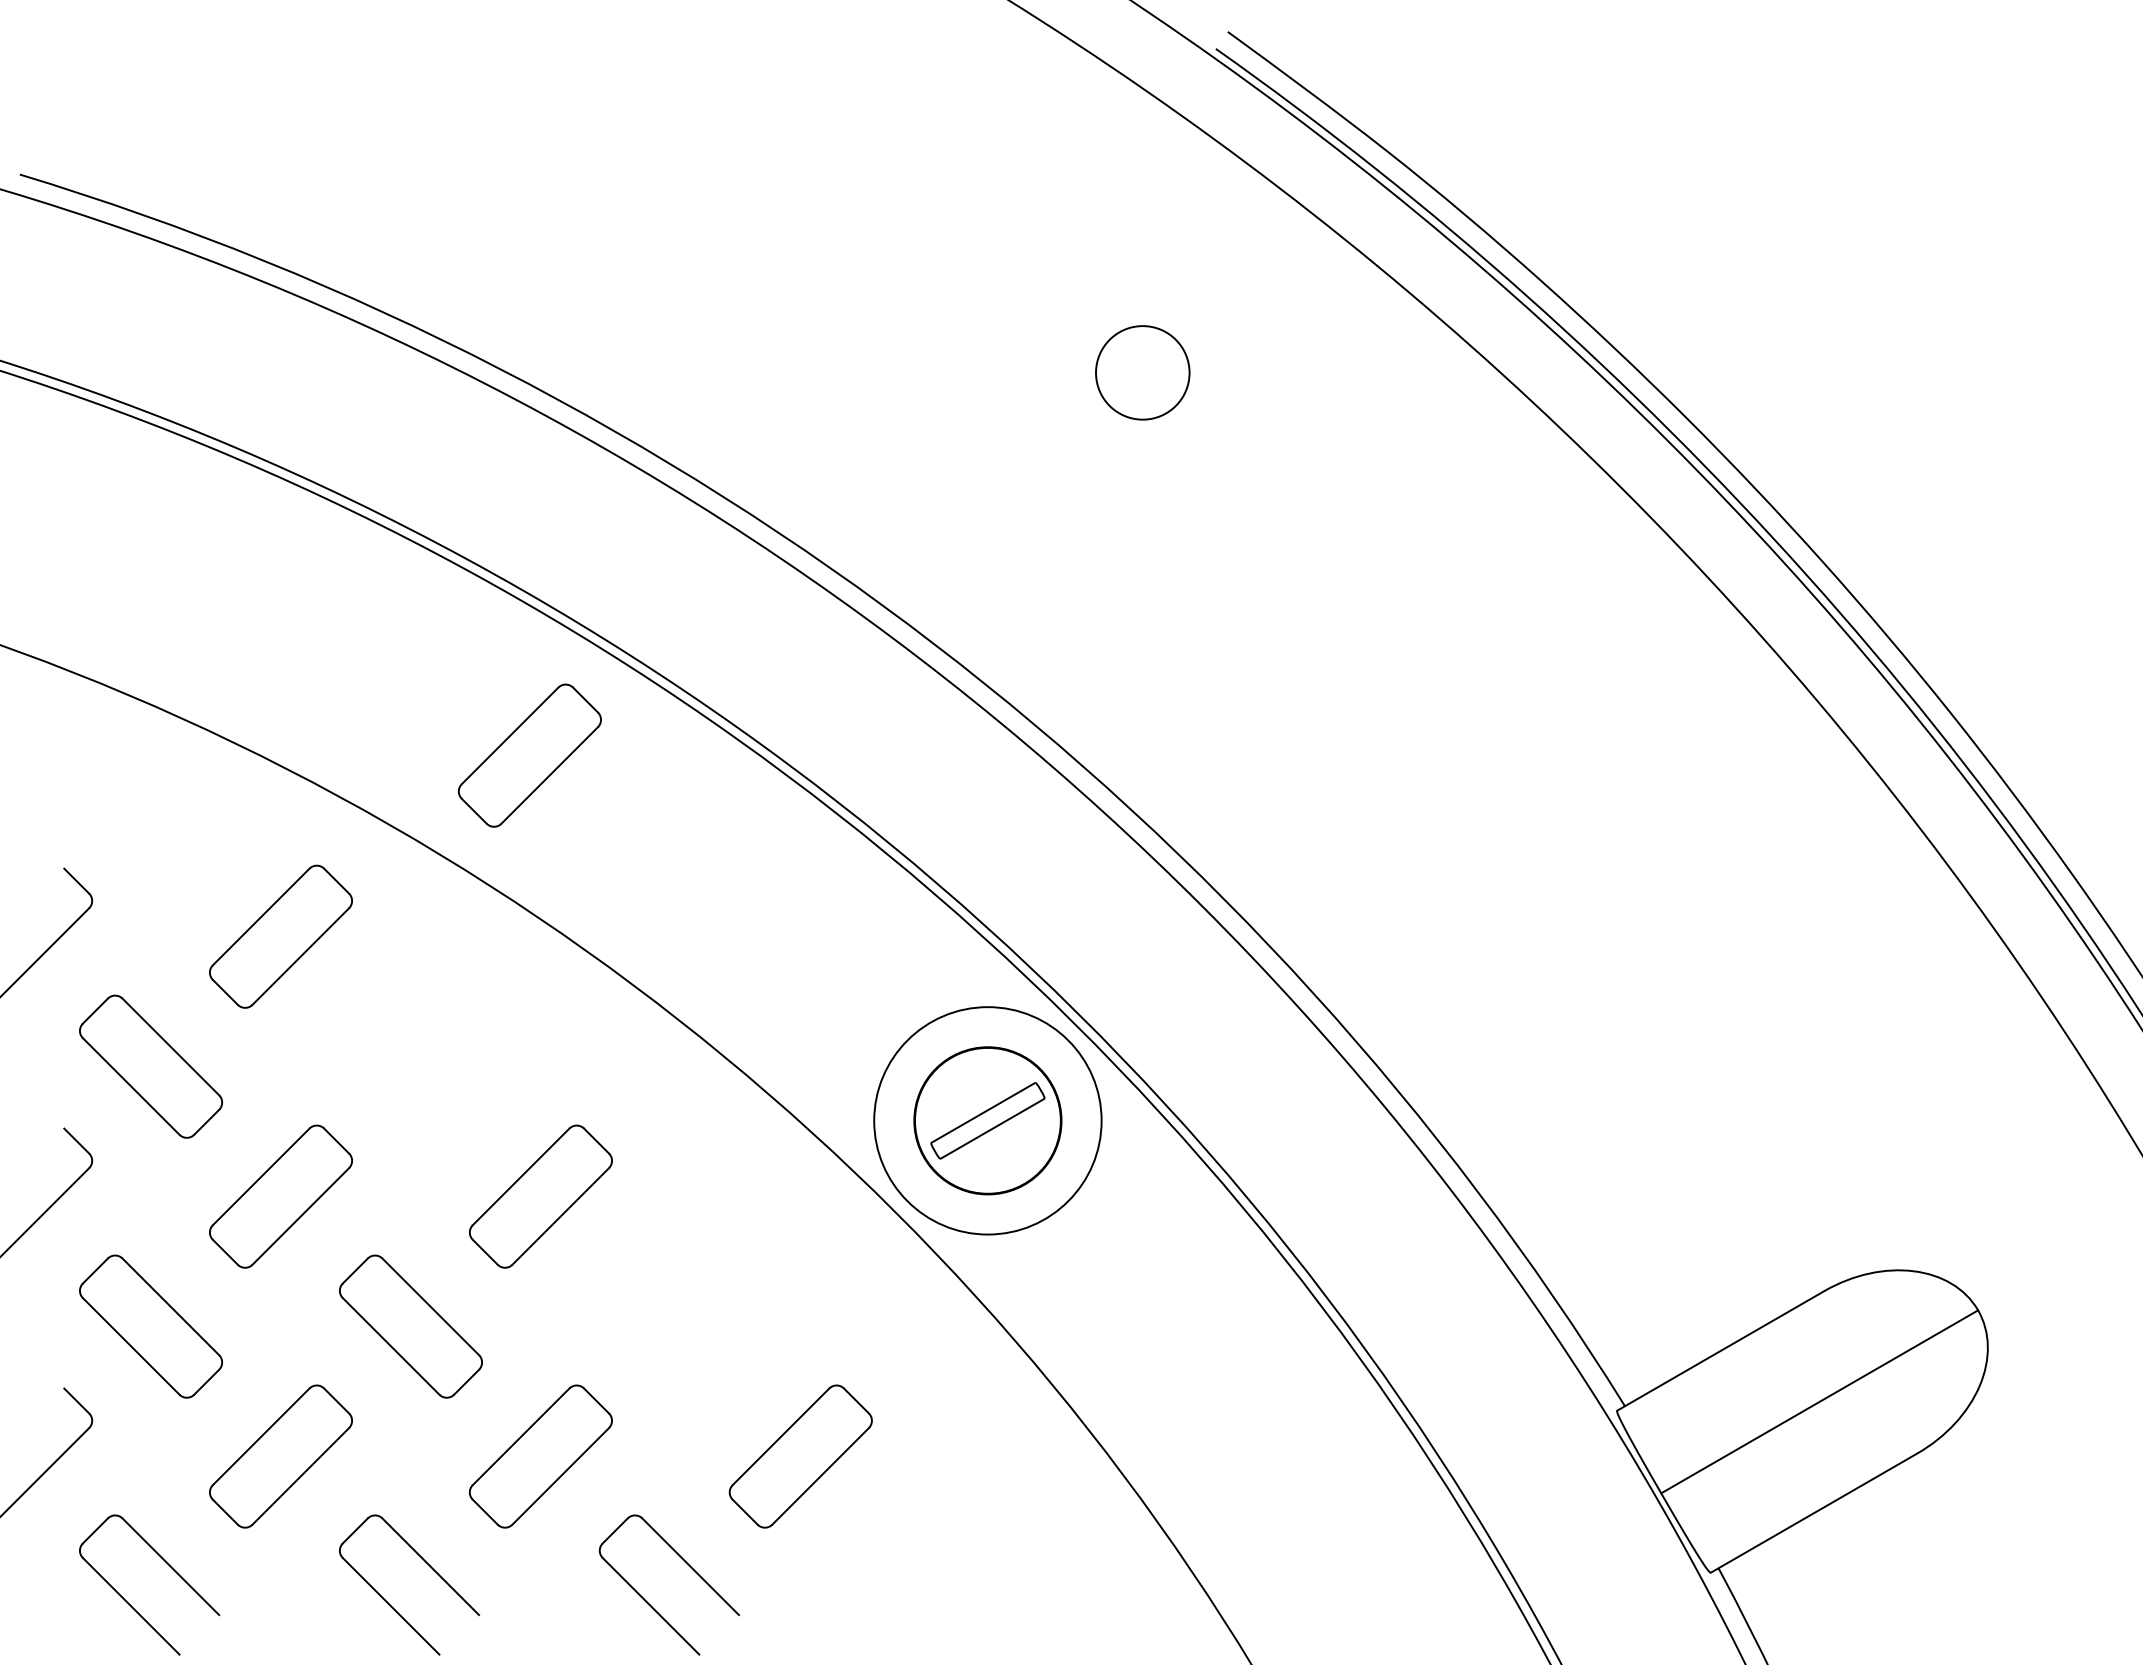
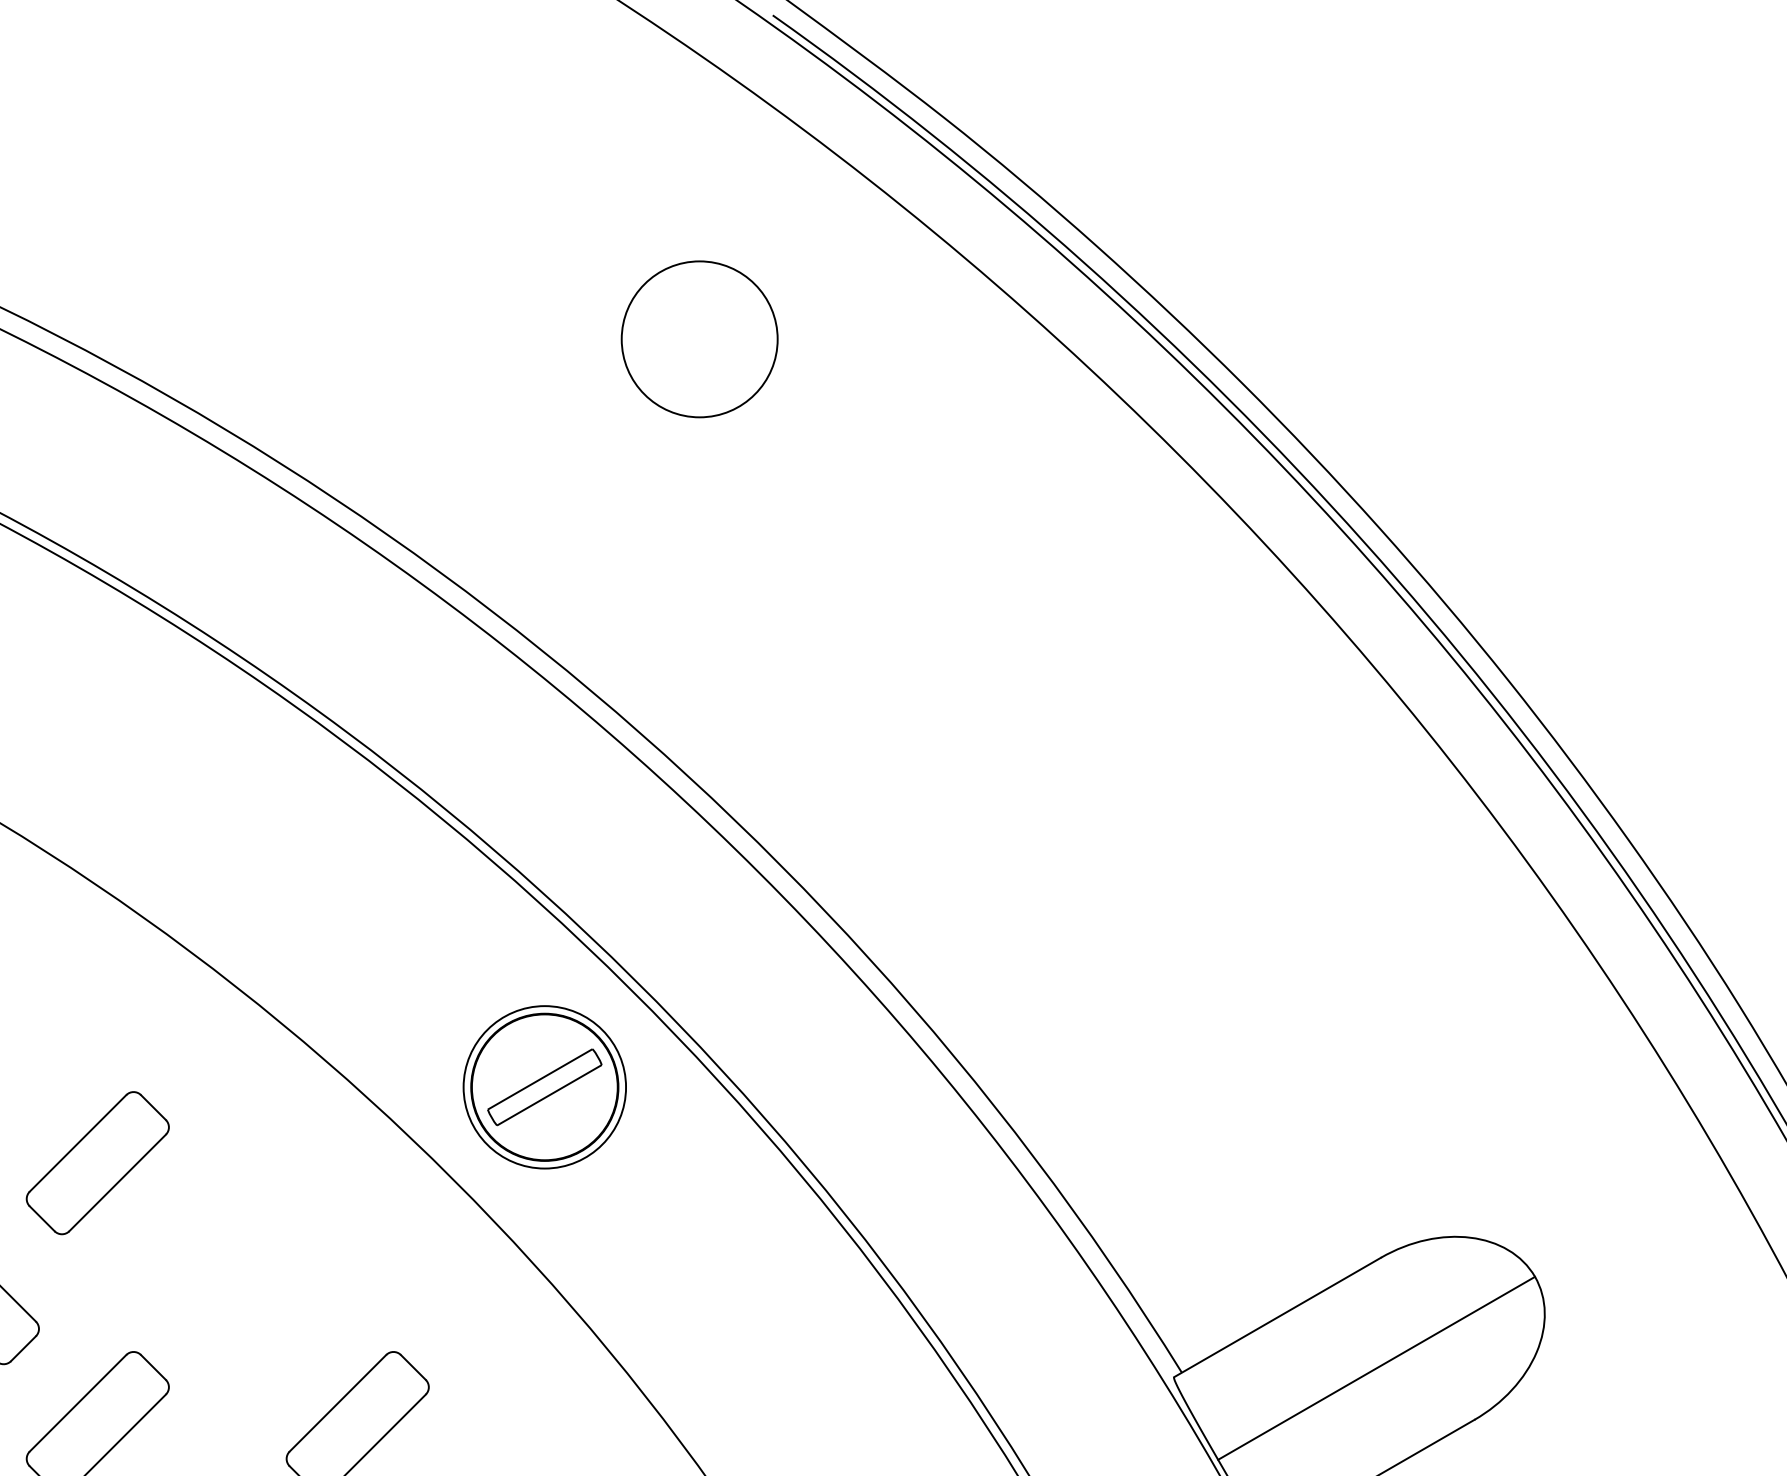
circle: (1142, 372) -> (699, 338), size x1.67
part: (529, 755) -> (86, 721), removed
circle: (987, 1120) -> (544, 1086), size x0.71

